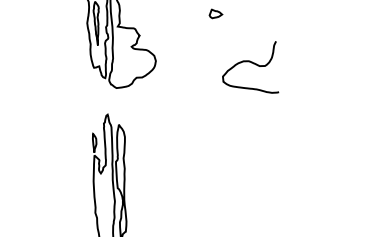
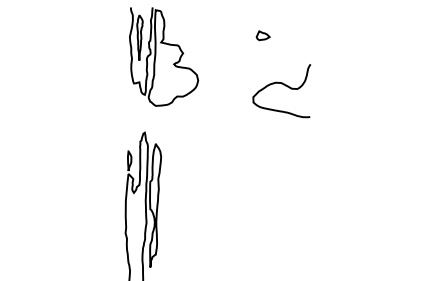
curve: (251, 63) -> (283, 85), moved

